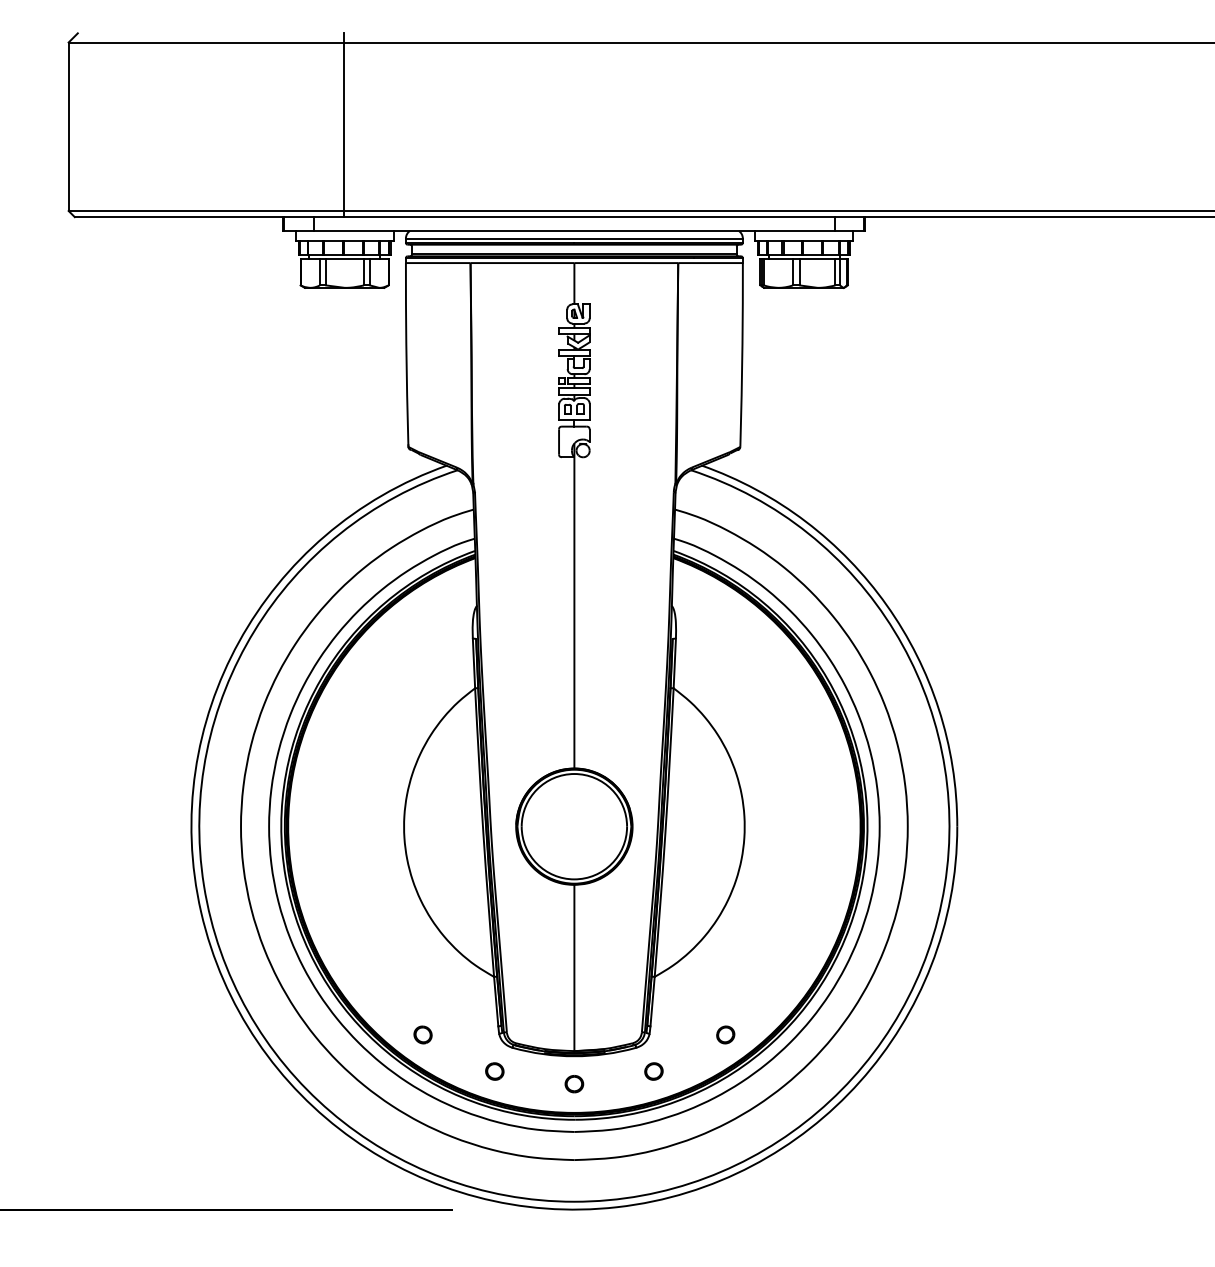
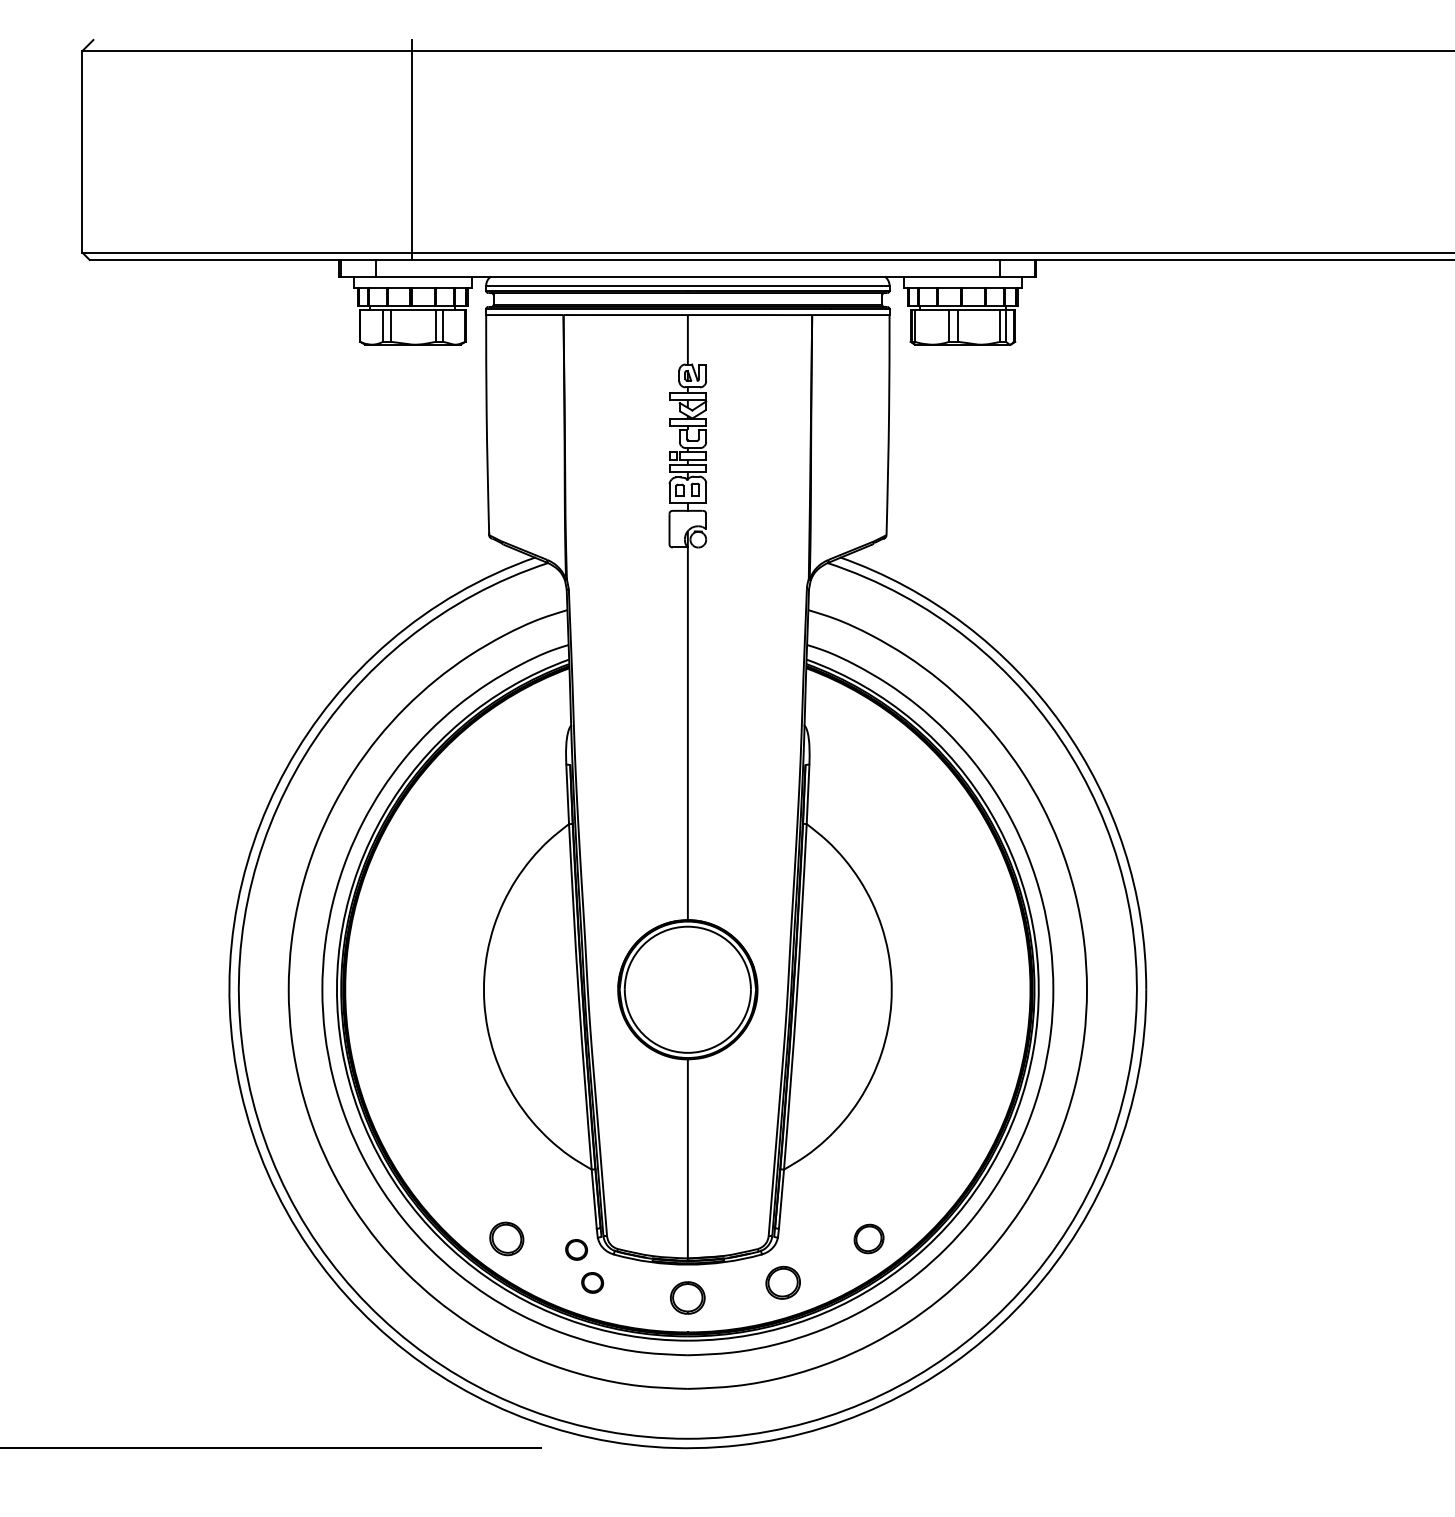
part: (422, 1035) -> (506, 1239), size x1.6
part: (725, 1035) -> (868, 1239), size x1.4
part: (481, 1043) -> (576, 1249), added
part: (653, 1071) -> (782, 1282), size x1.6
part: (574, 1083) -> (687, 1297), size x1.6

